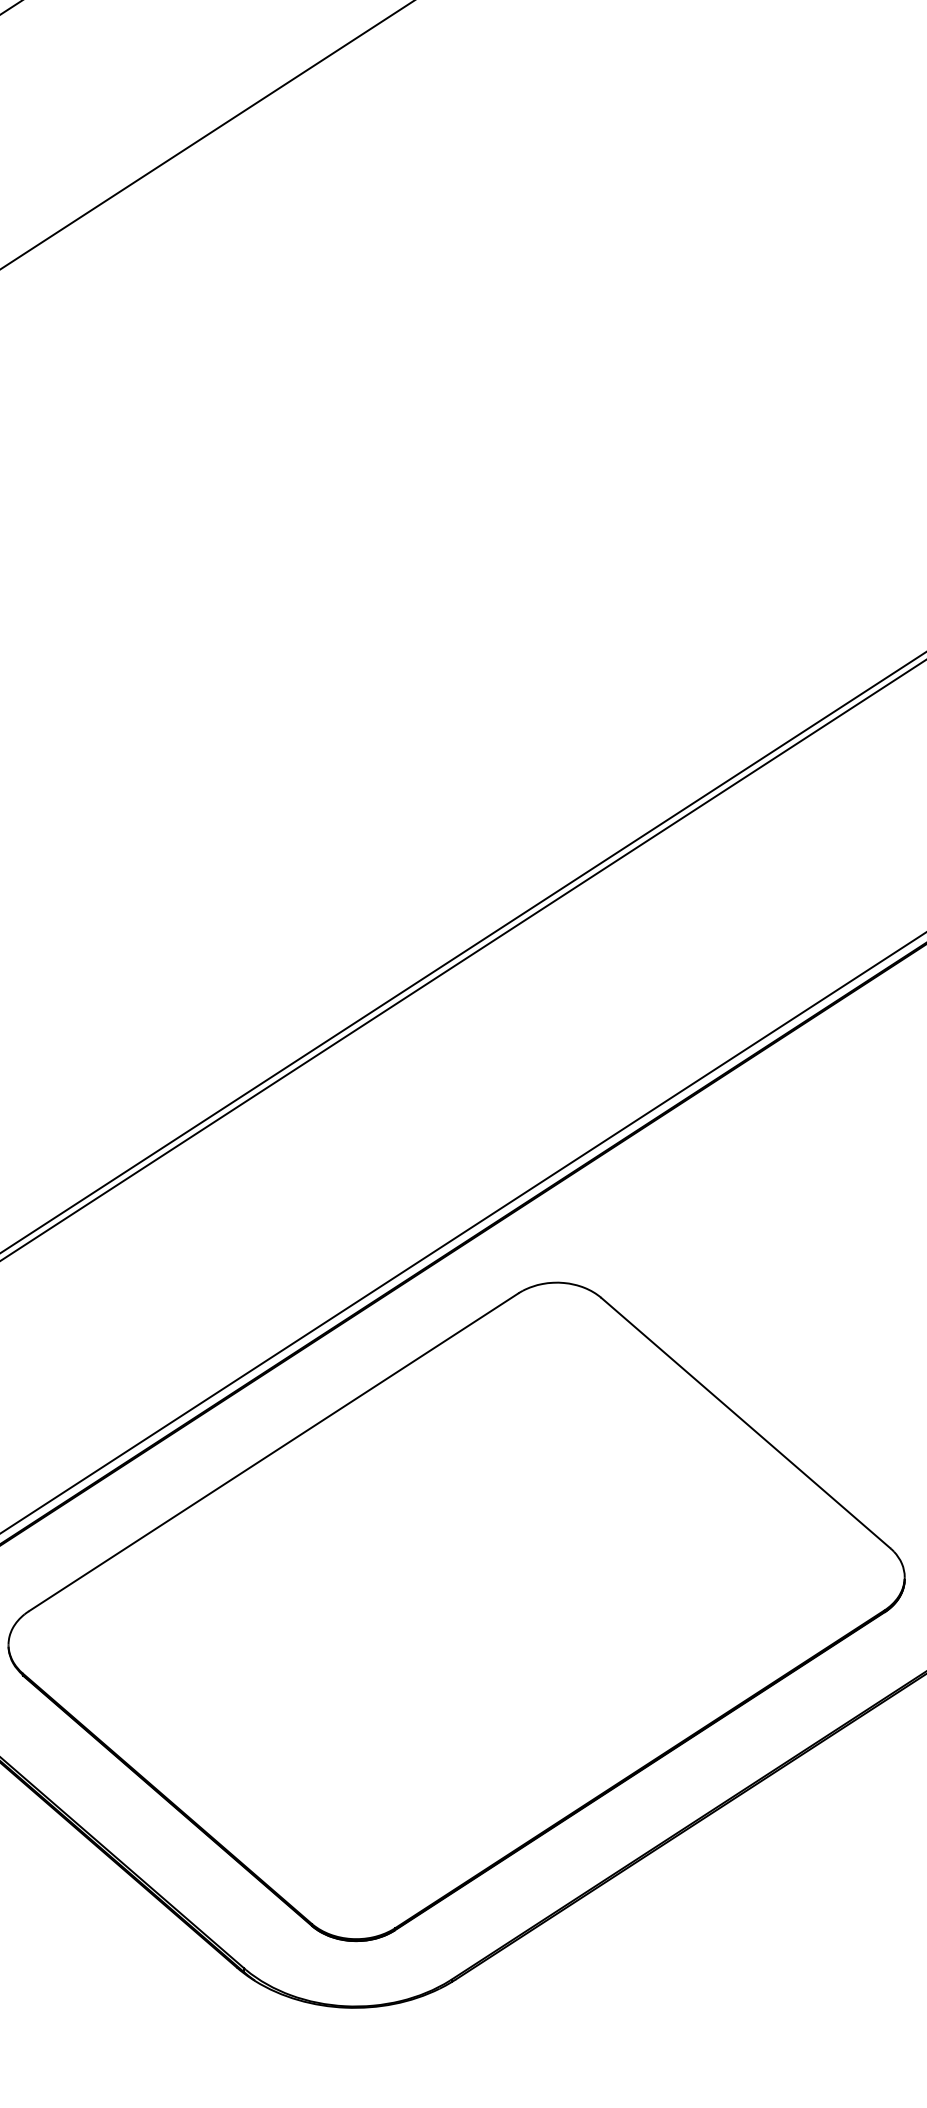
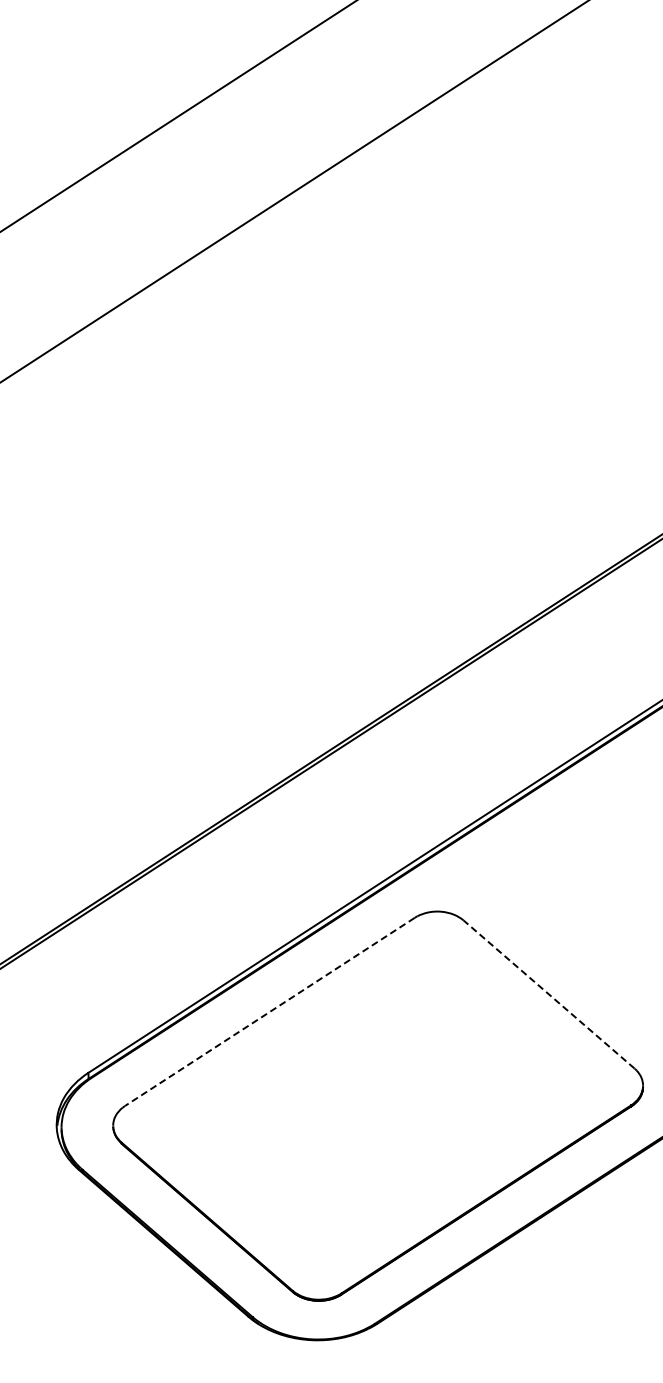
line: (744, 1422) -> (548, 994), solid -> dashed
line: (272, 1451) -> (269, 1011), solid -> dashed

